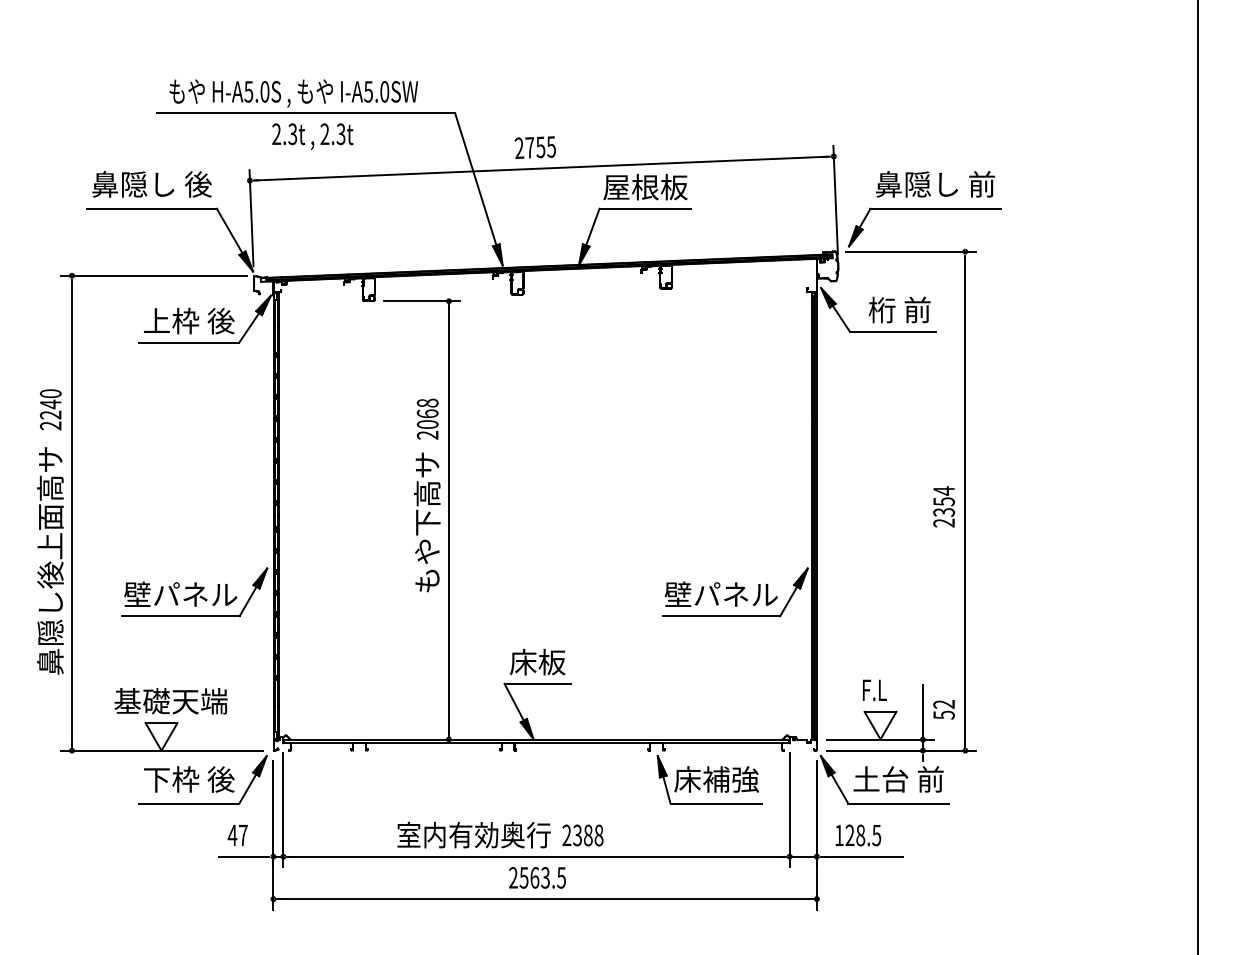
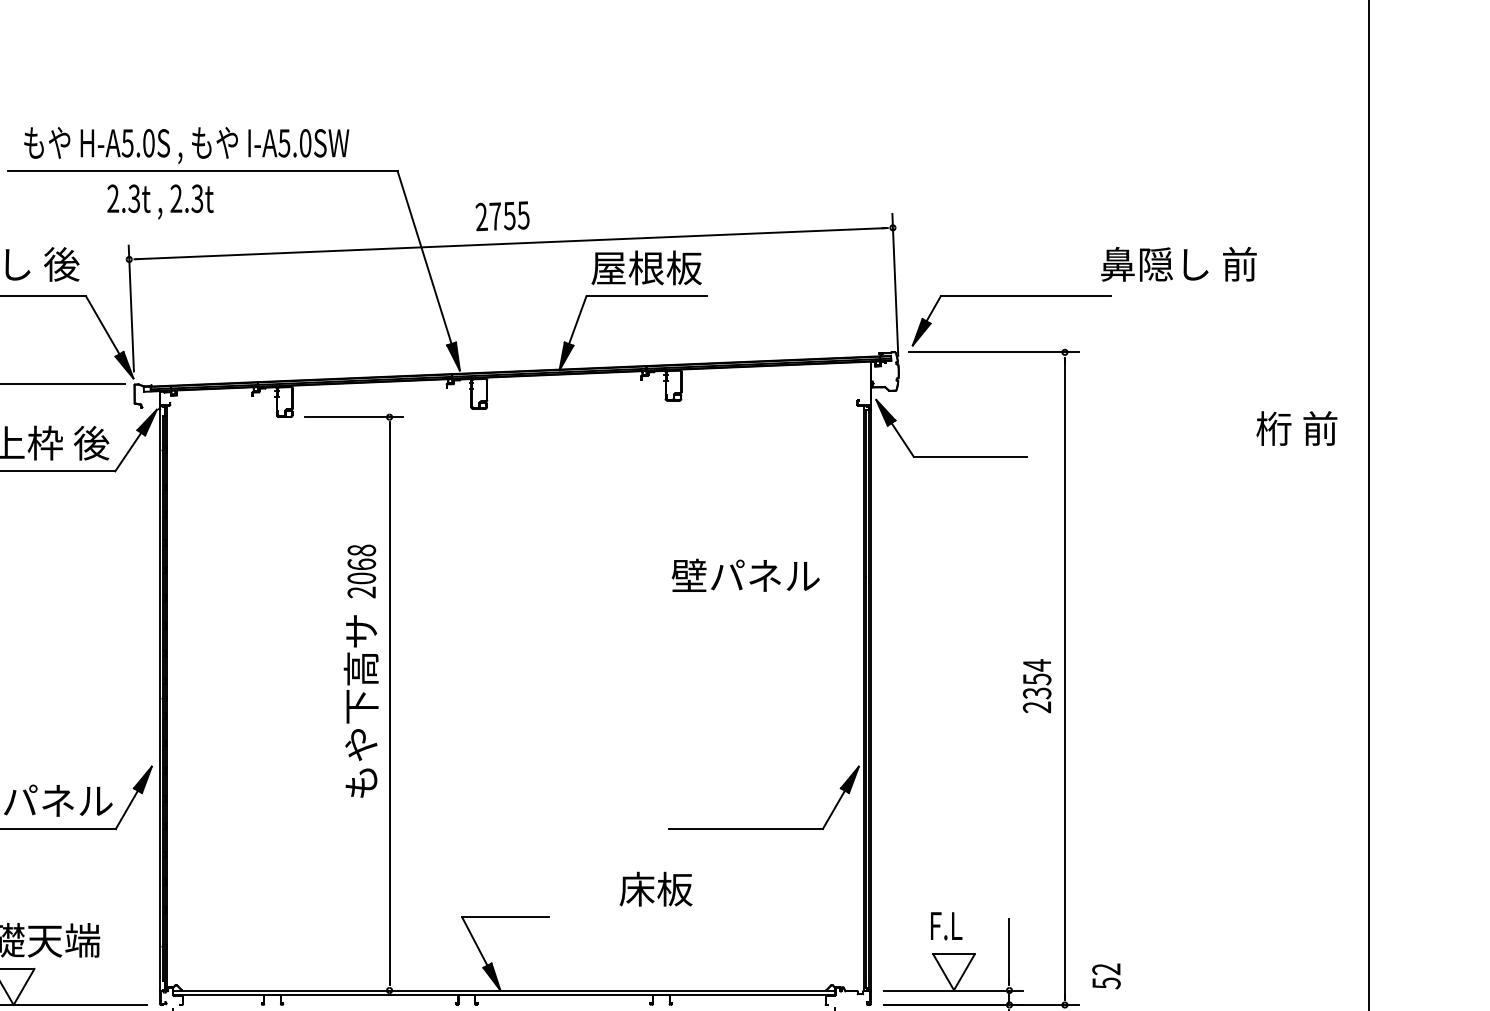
text: (312, 136) -> (160, 201), moved
text: (935, 184) -> (1178, 264), moved
text: (899, 309) -> (1296, 427), moved
text: (720, 593) -> (744, 574), moved
text: (537, 662) -> (655, 889), moved
text: (943, 709) -> (1105, 975), moved

